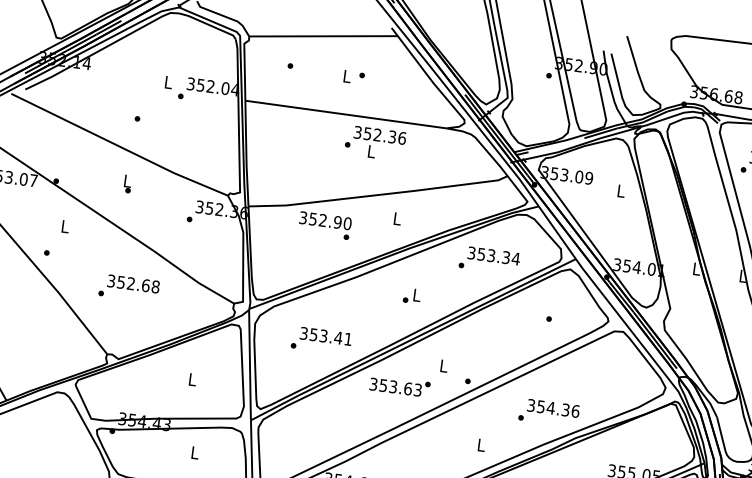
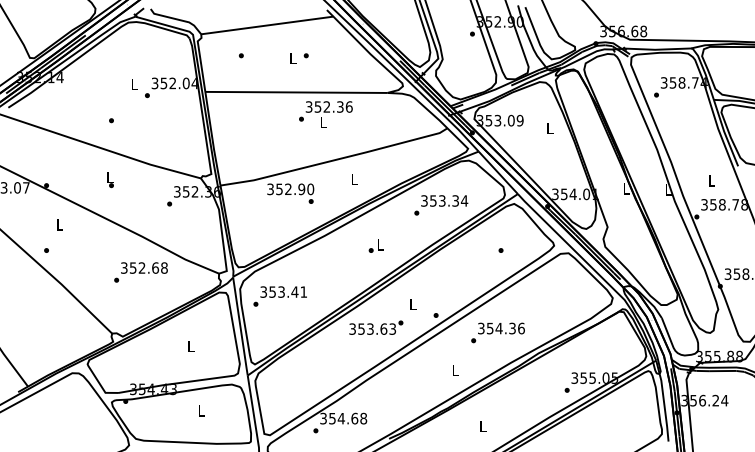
text: (128, 288) -> (140, 272), moved
text: (320, 340) -> (279, 296), moved
text: (548, 412) -> (497, 332), moved

